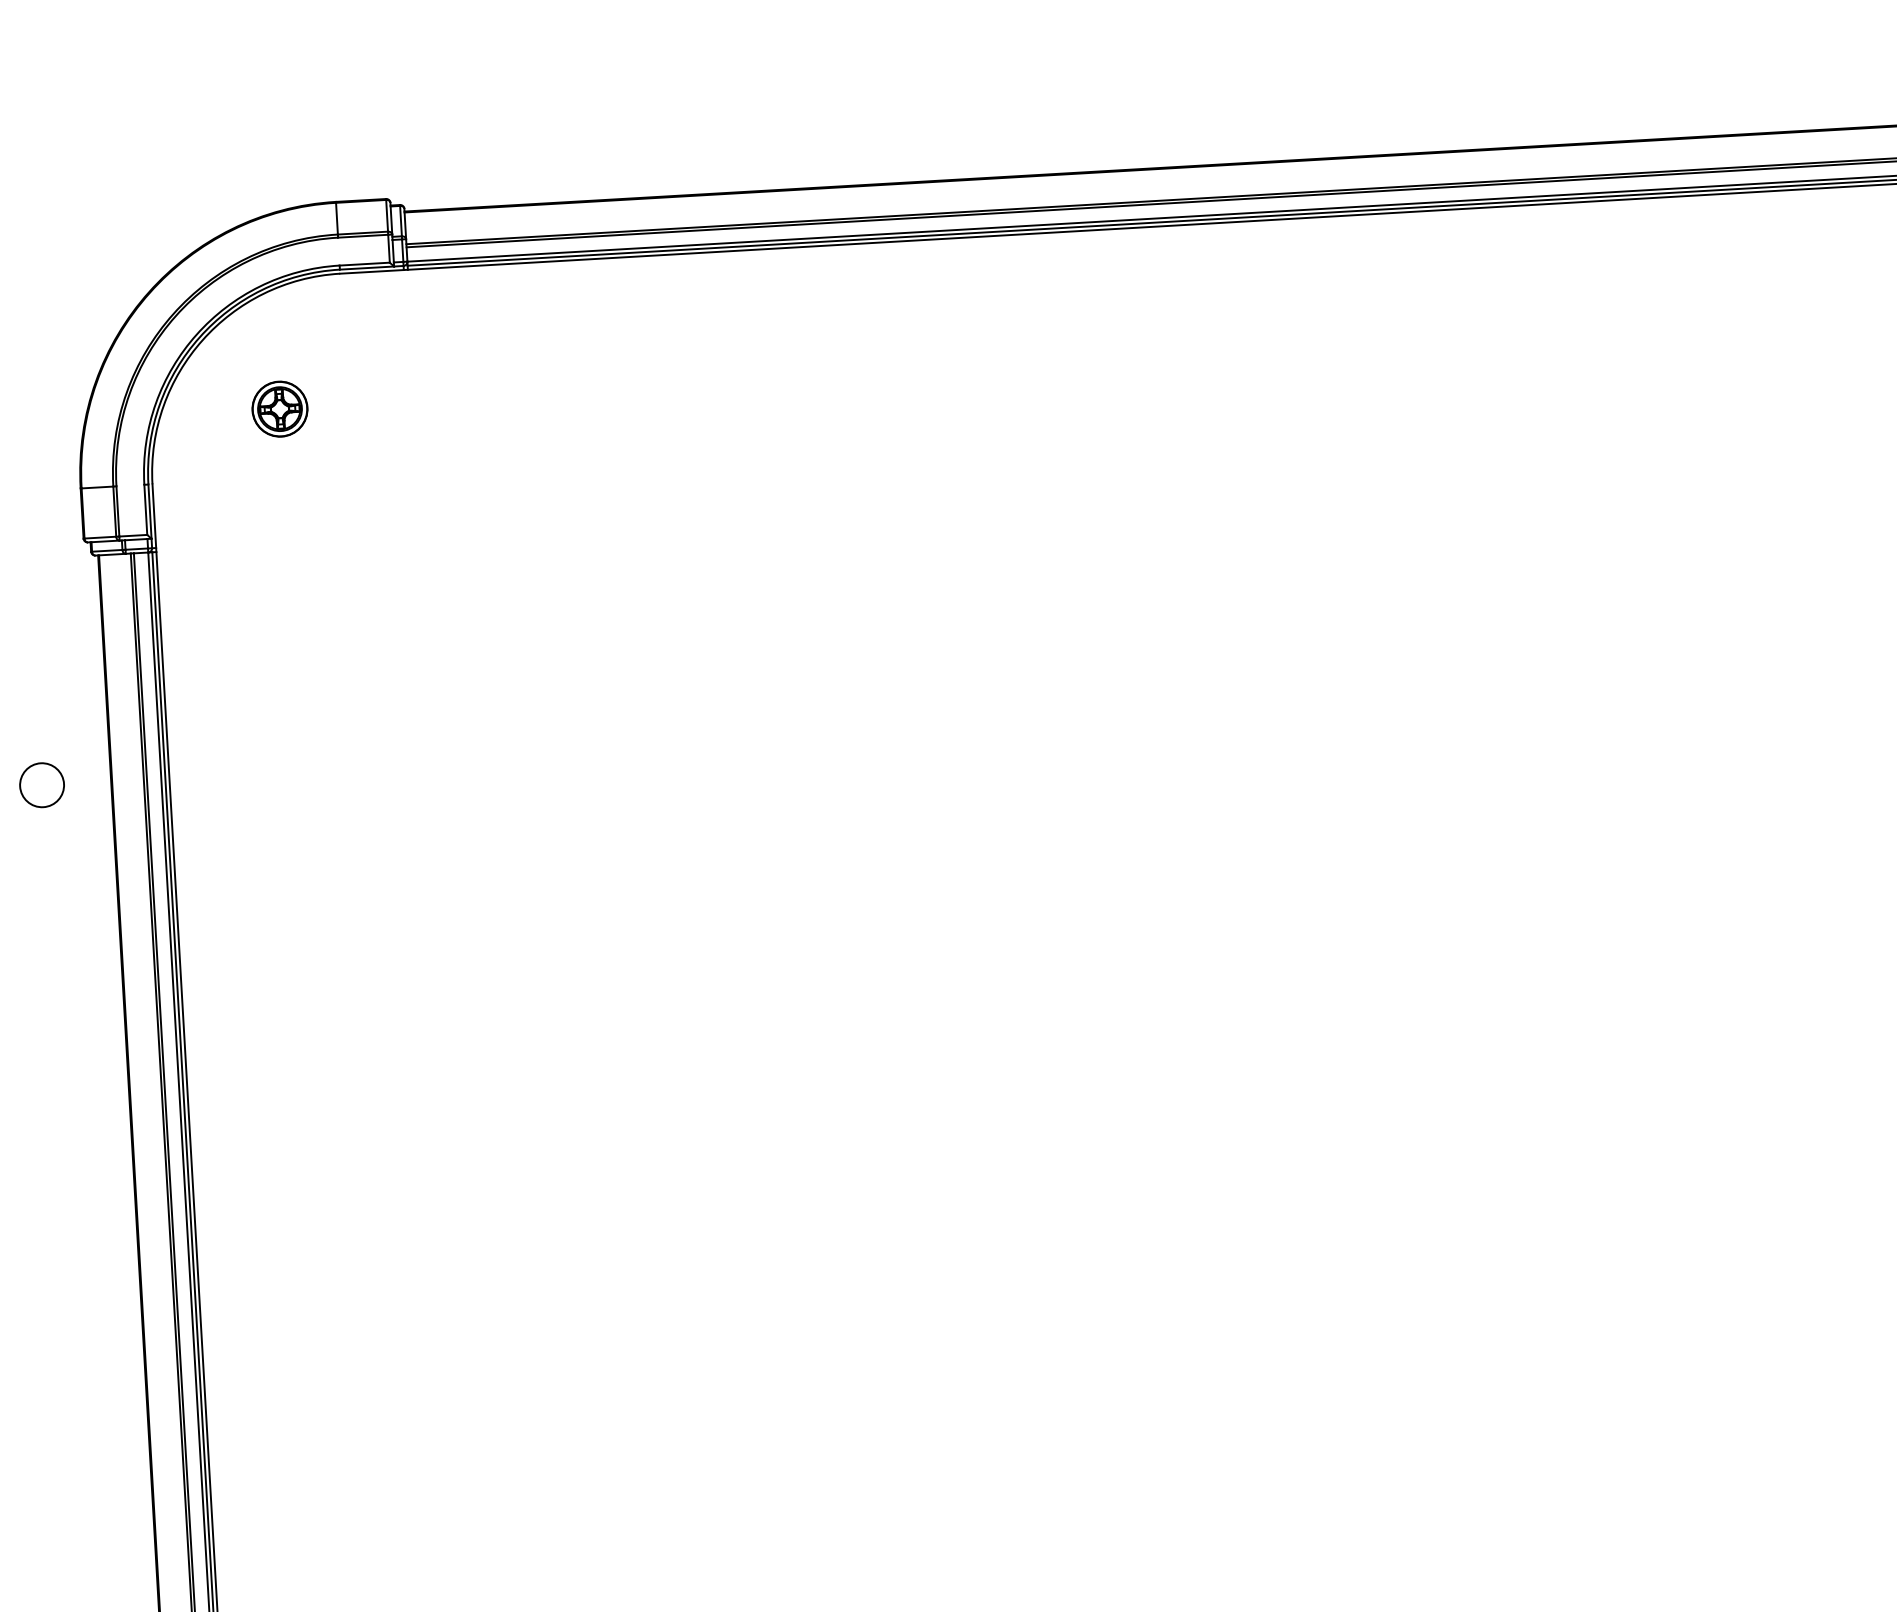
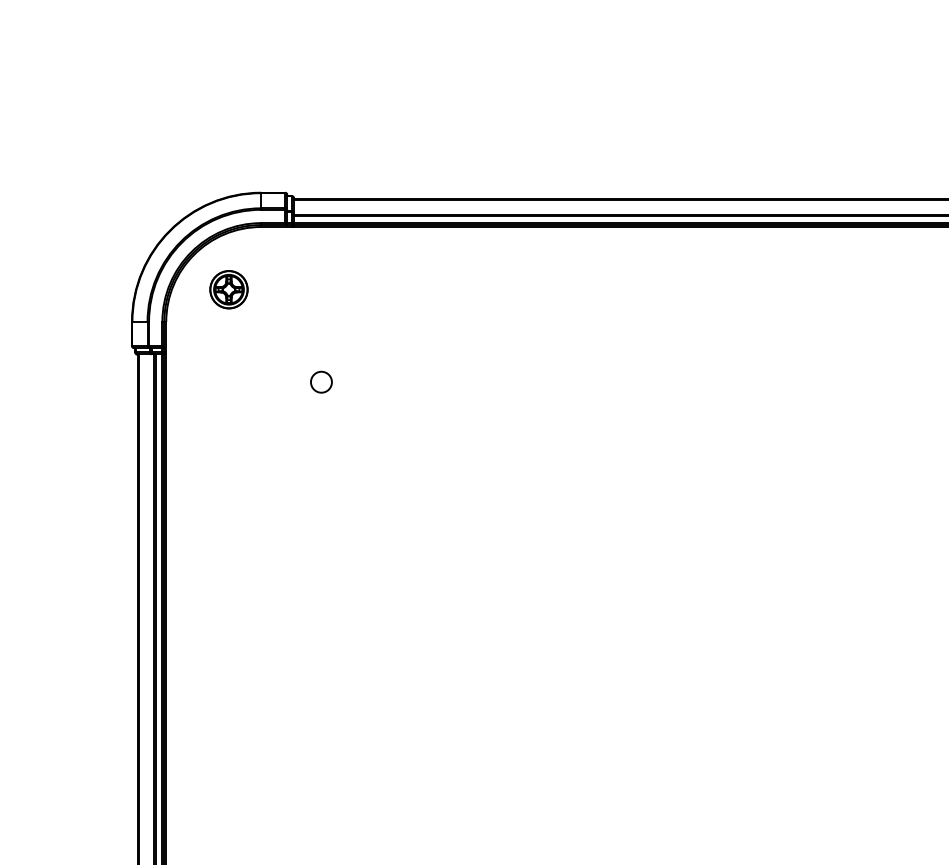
part: (278, 408) -> (228, 289), size x1.43
circle: (42, 783) -> (321, 381), moved

